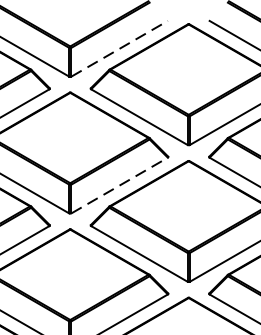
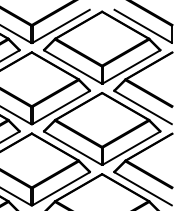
line: (120, 48) -> (61, 26), dashed -> solid
line: (120, 185) -> (61, 107), dashed -> solid

